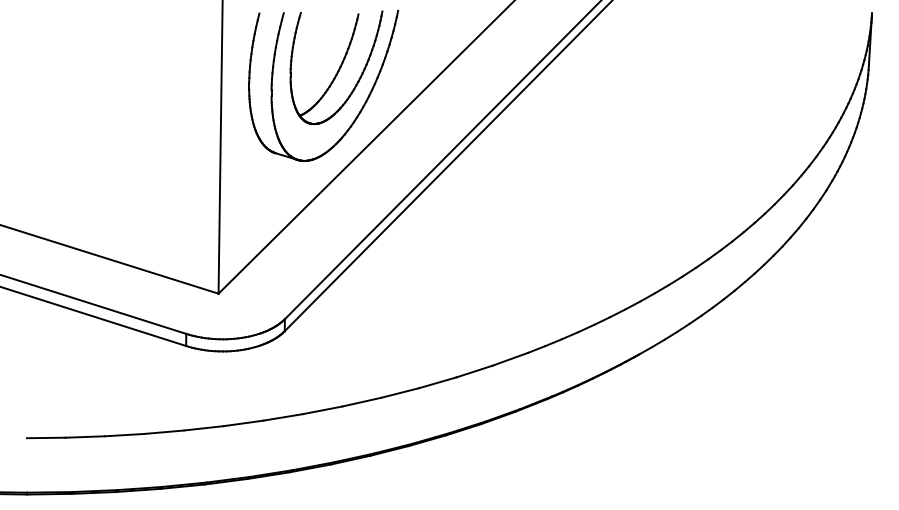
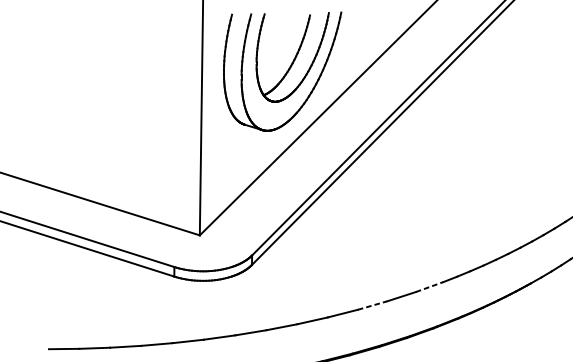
line: (510, 359) -> (429, 287), solid -> dashed
line: (438, 382) -> (373, 305), solid -> dashed

